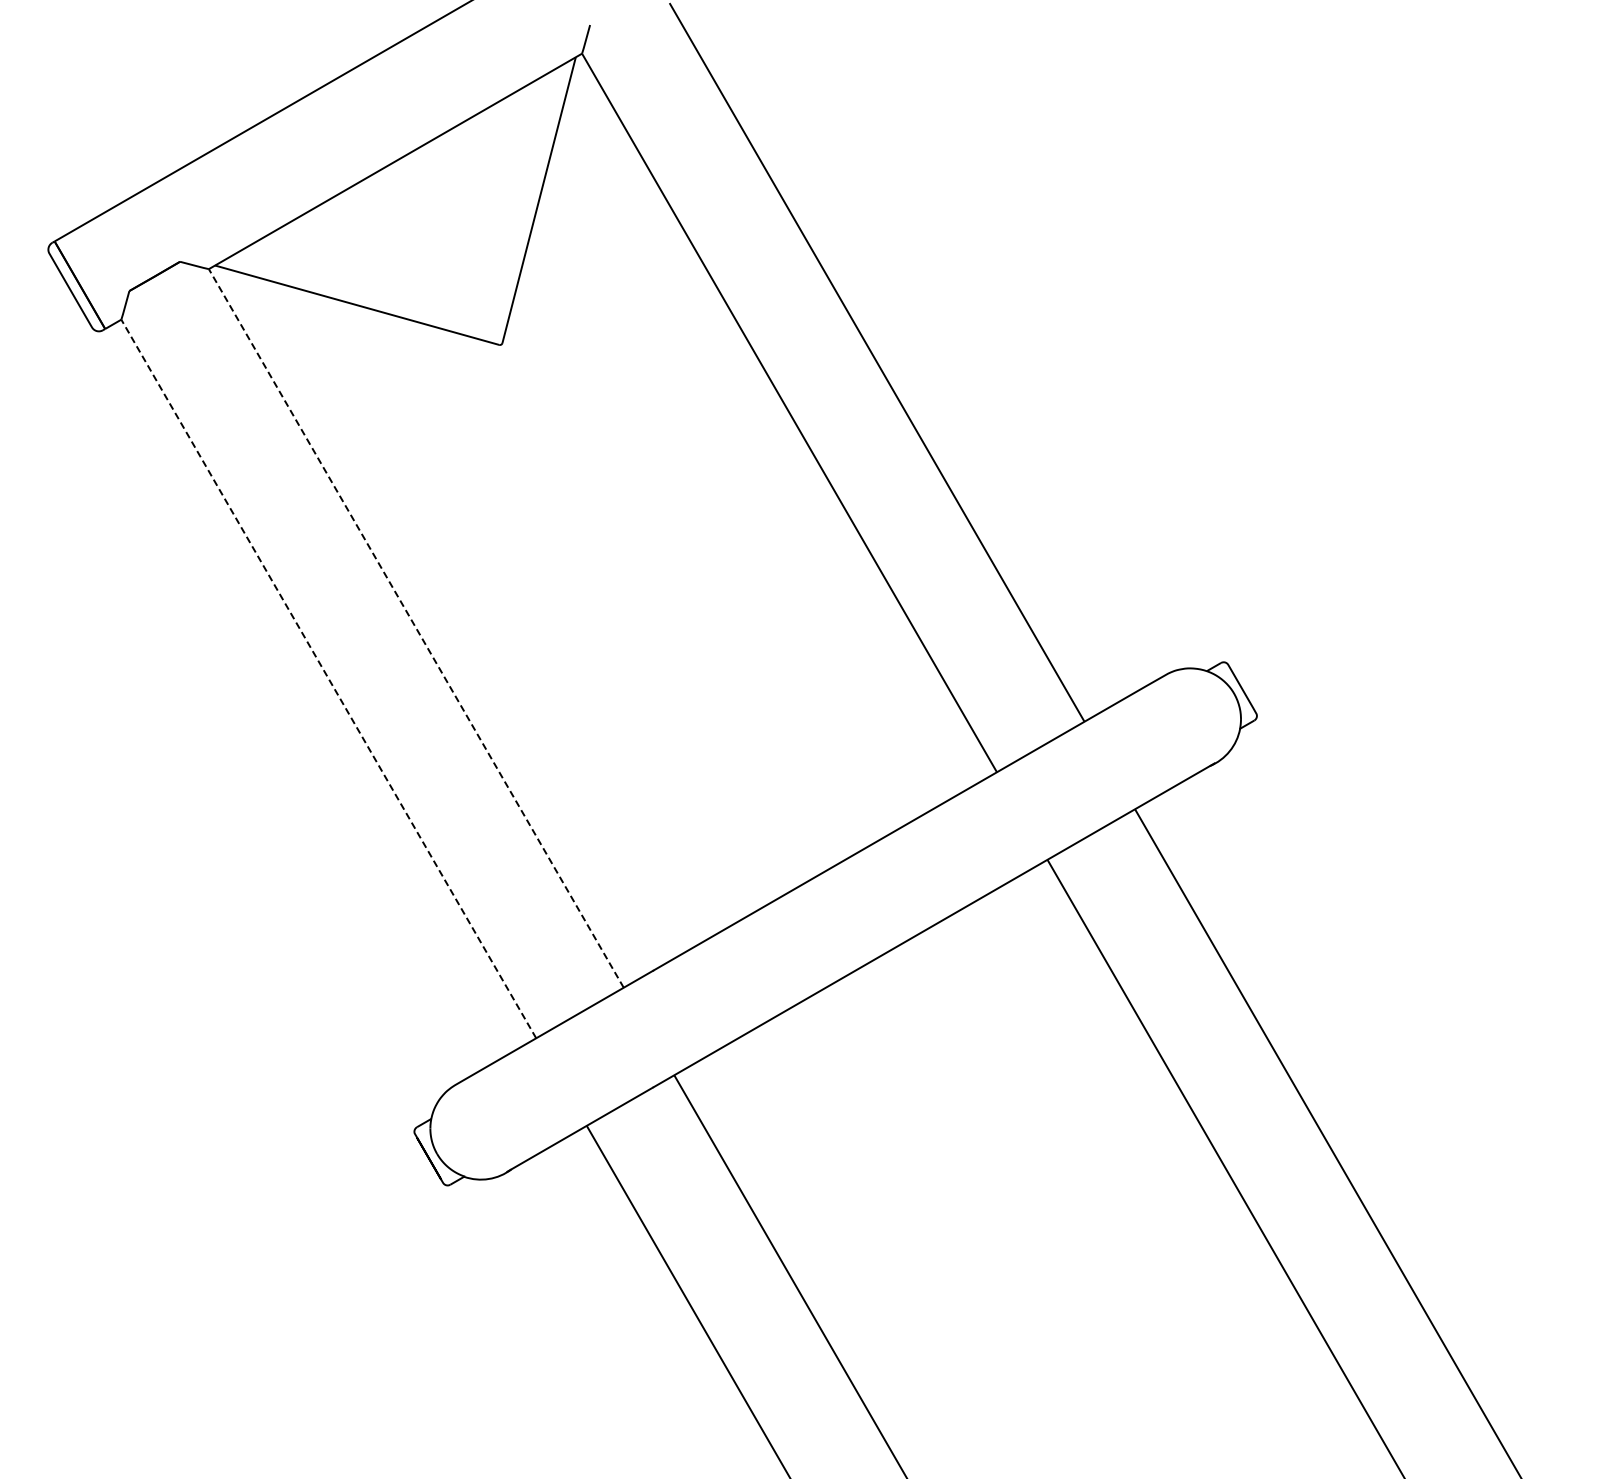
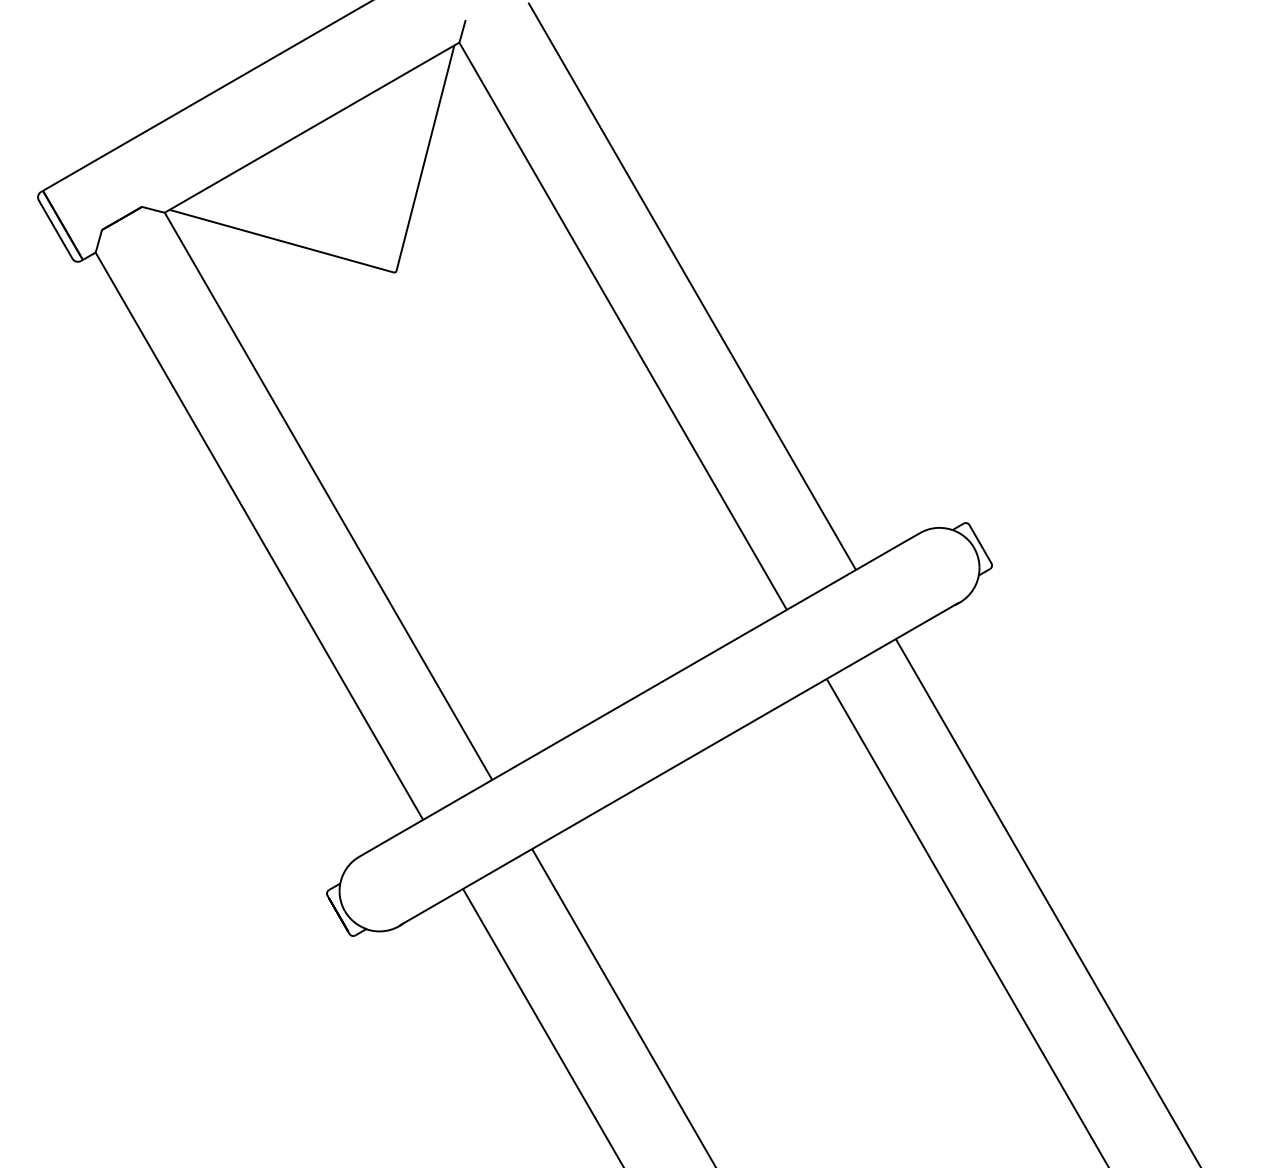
line: (416, 628) -> (328, 496), dashed -> solid
line: (328, 678) -> (259, 535), dashed -> solid

